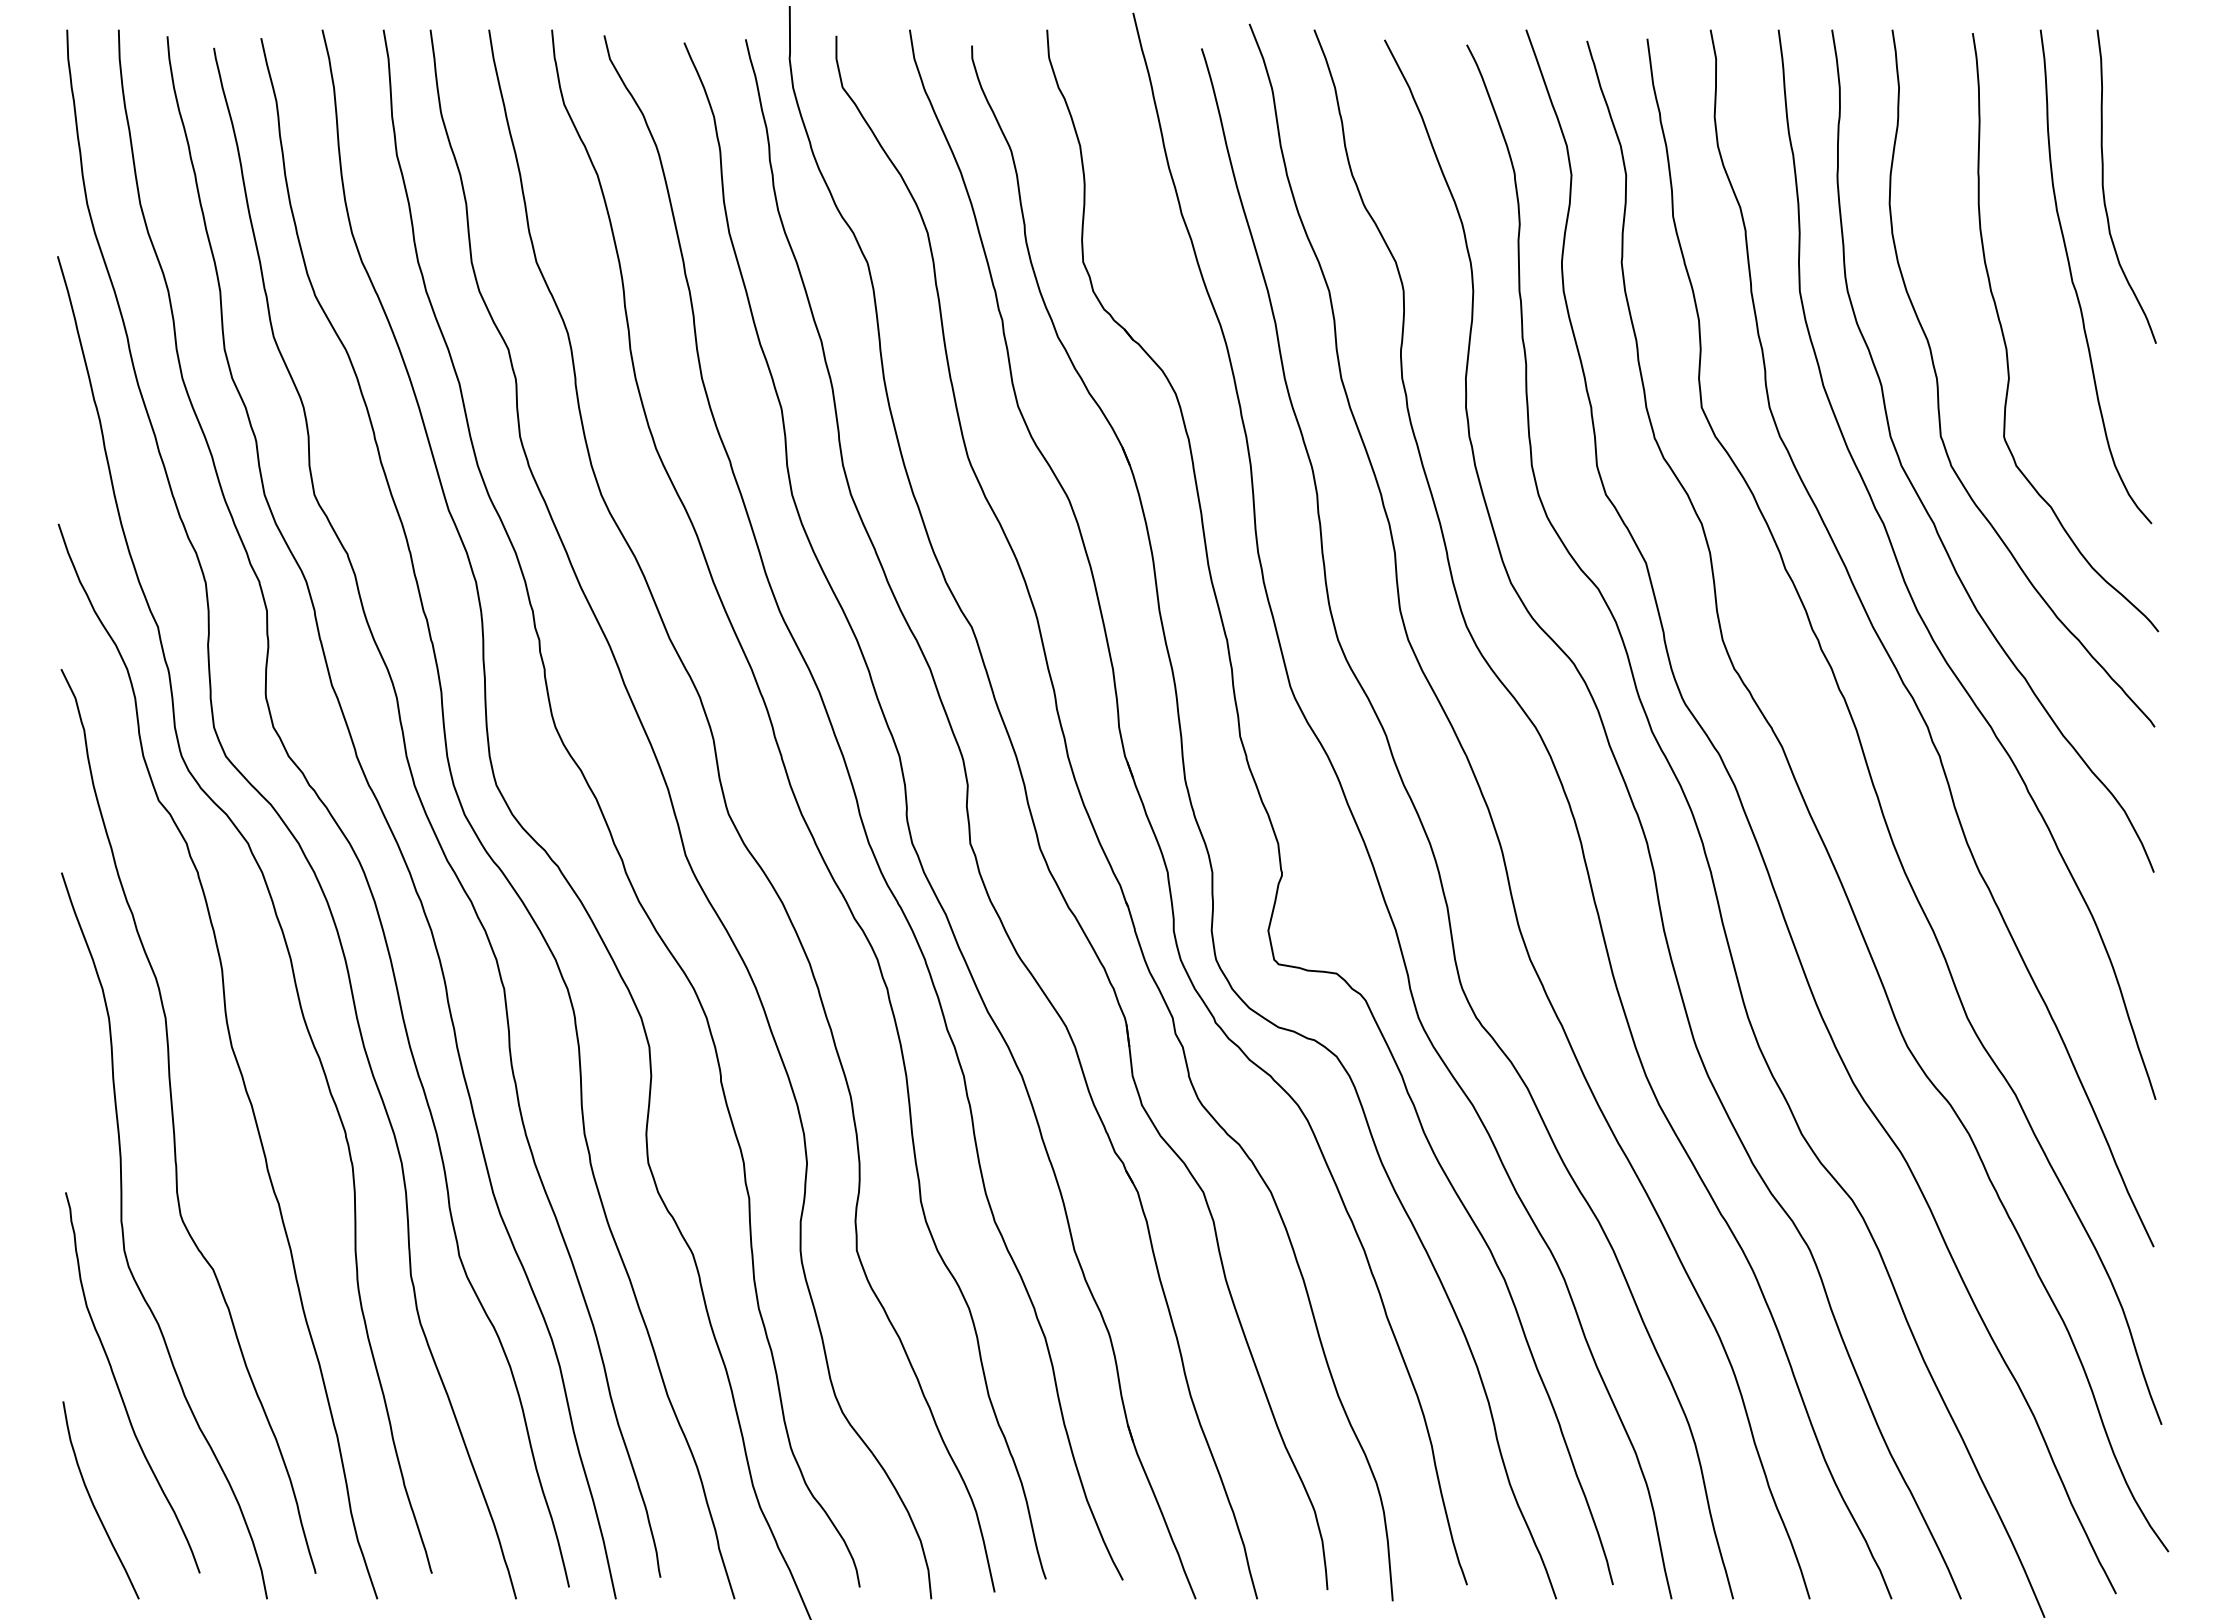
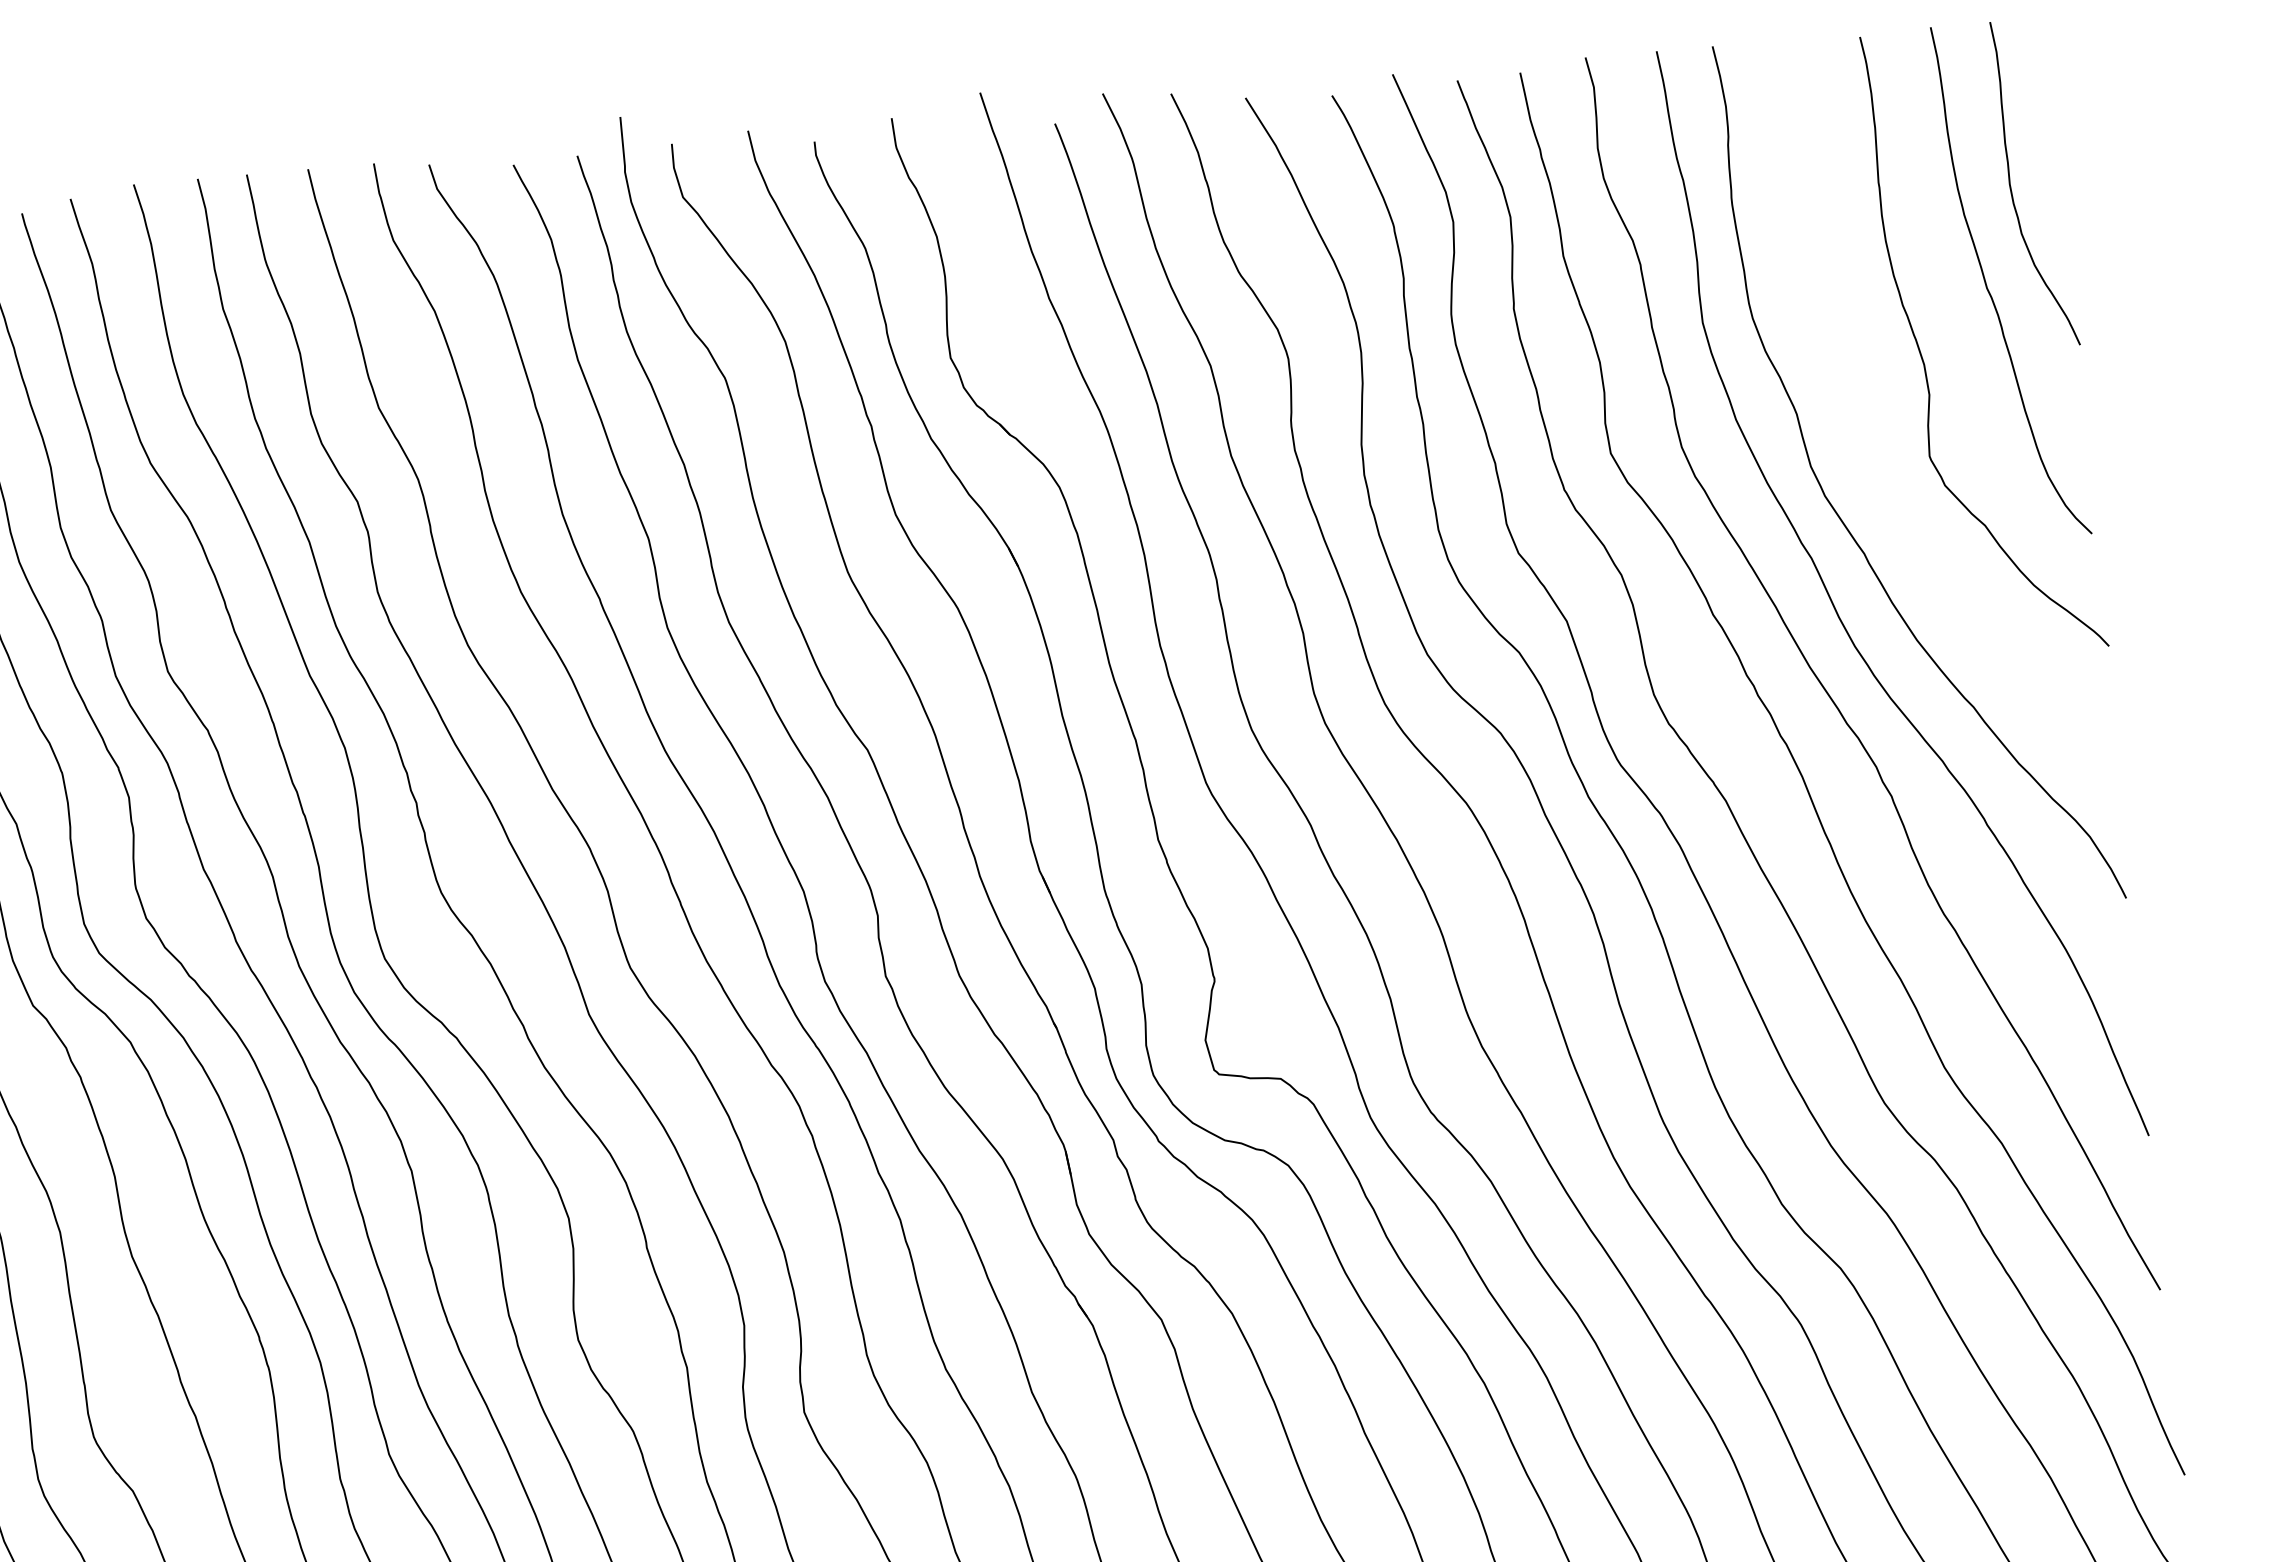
curve: (1938, 381) -> (1856, 404), removed

